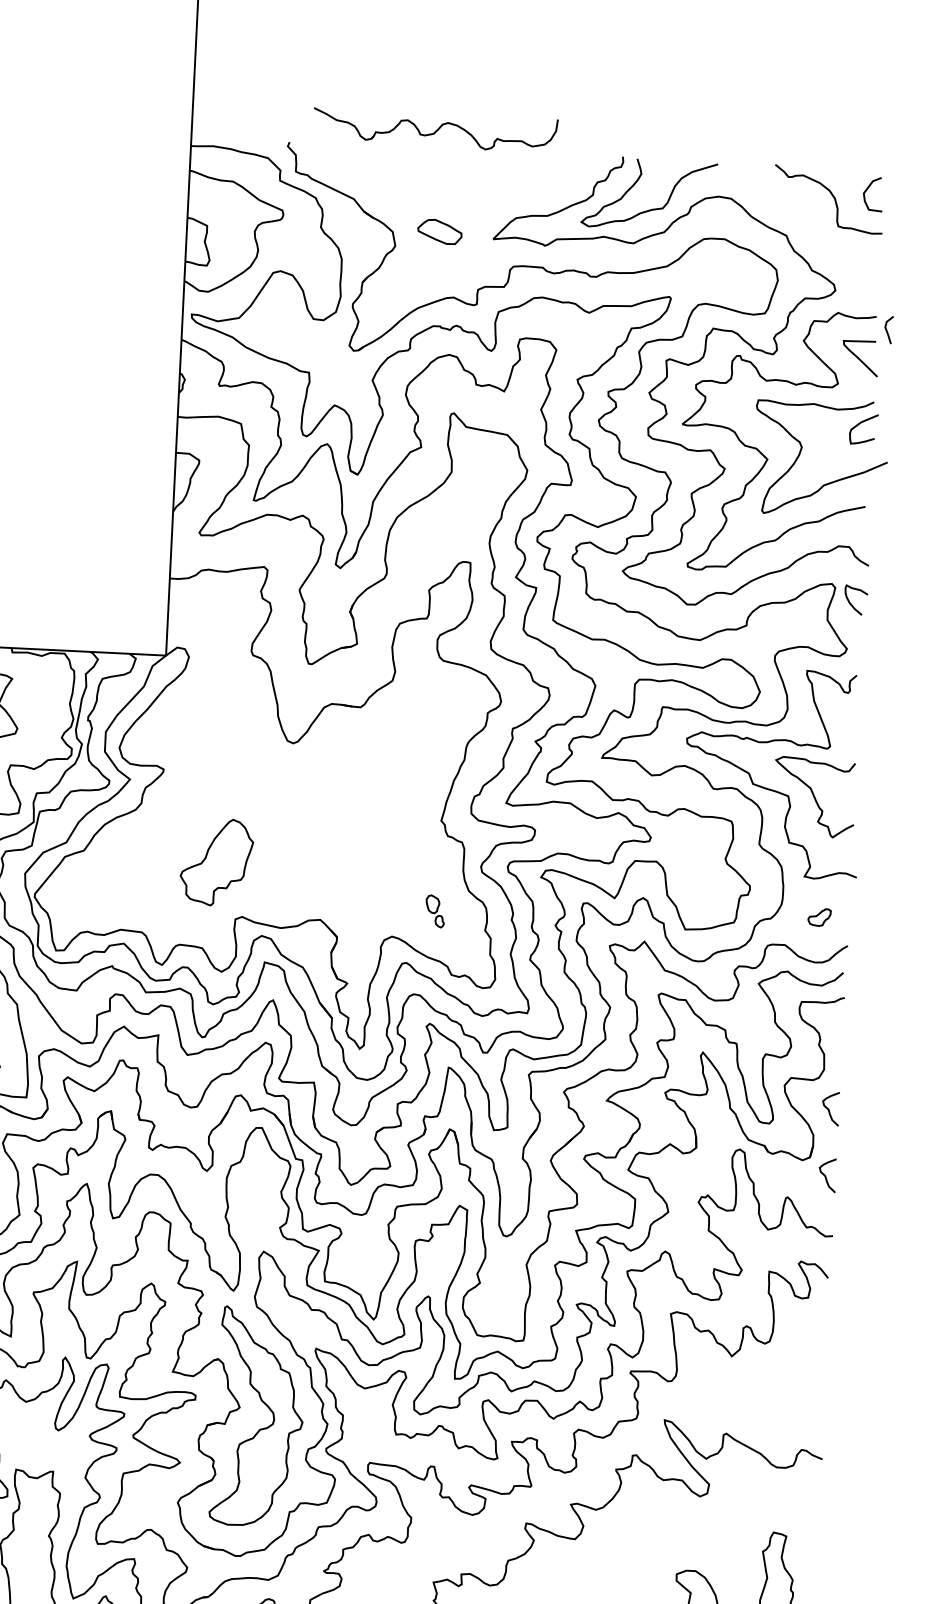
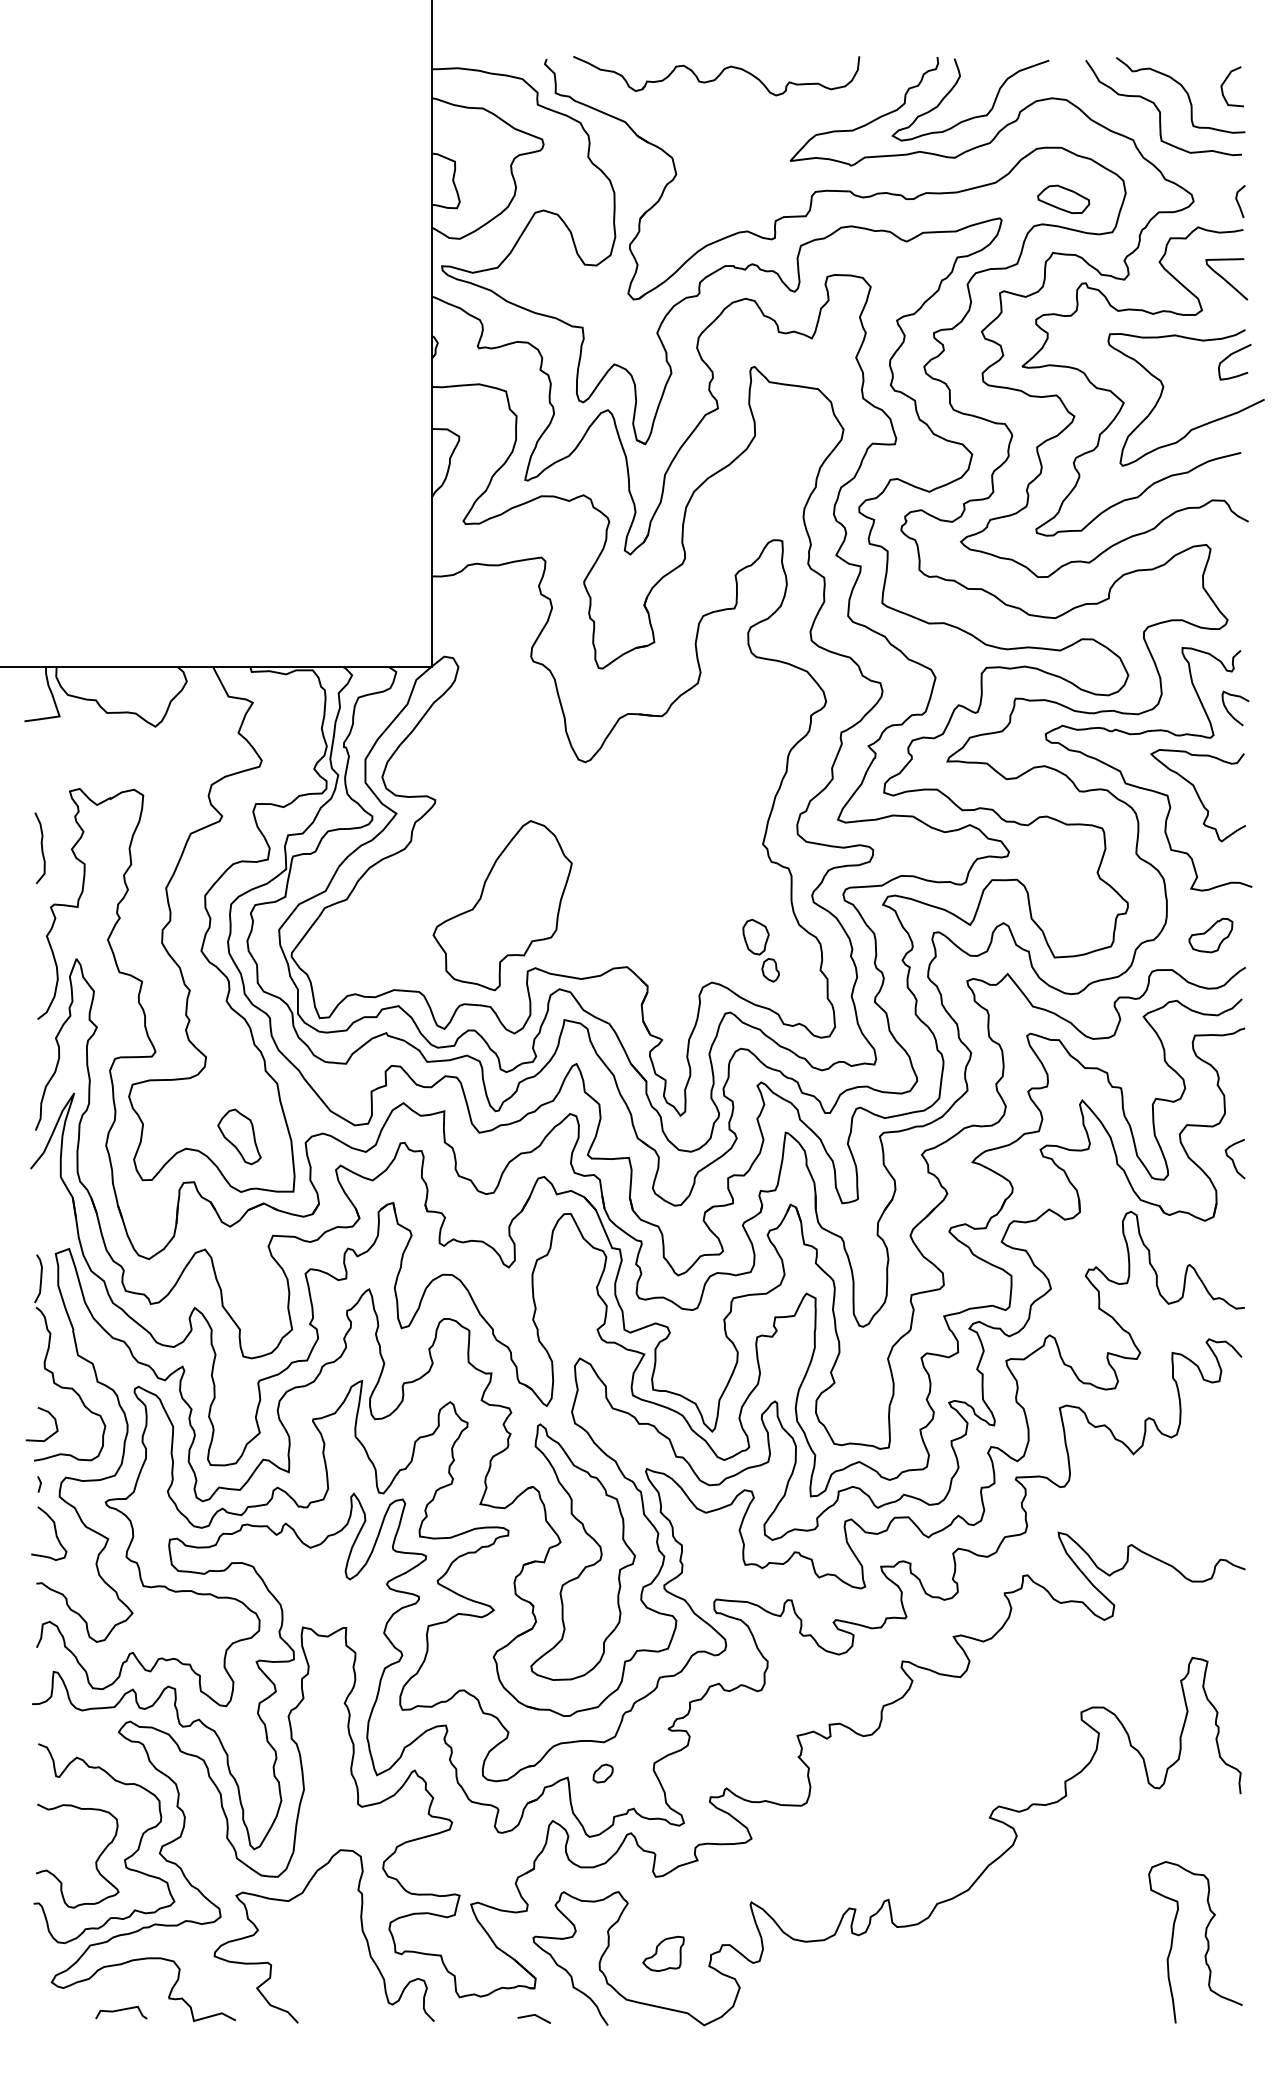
part: (435, 130) -> (716, 76), moved
curve: (810, 210) -> (1159, 109), added
part: (439, 231) -> (1063, 199), moved
line: (887, 329) -> (1238, 201), moved
curve: (851, 604) -> (1230, 713), moved
part: (216, 862) -> (502, 905), size x1.67
part: (434, 911) -> (760, 950), size x1.67
part: (819, 917) -> (1210, 935), size x1.67
curve: (826, 1175) -> (1233, 1237), removed

